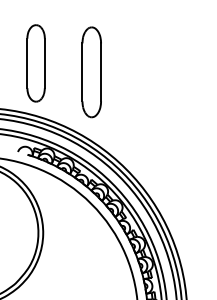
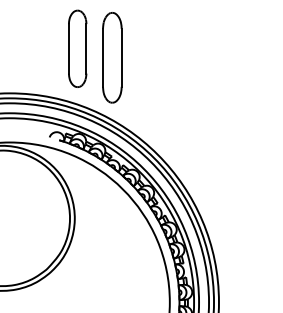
part: (35, 63) -> (77, 48), moved
part: (91, 72) -> (112, 57), moved

